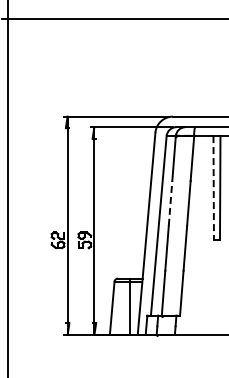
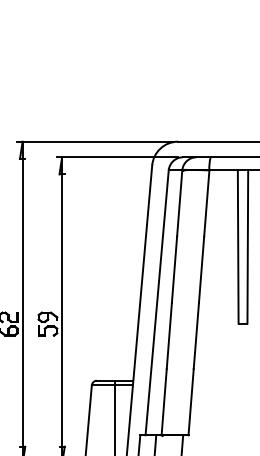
line: (213, 187) -> (237, 246), dashed -> solid
line: (170, 203) -> (174, 269), dashed -> solid

